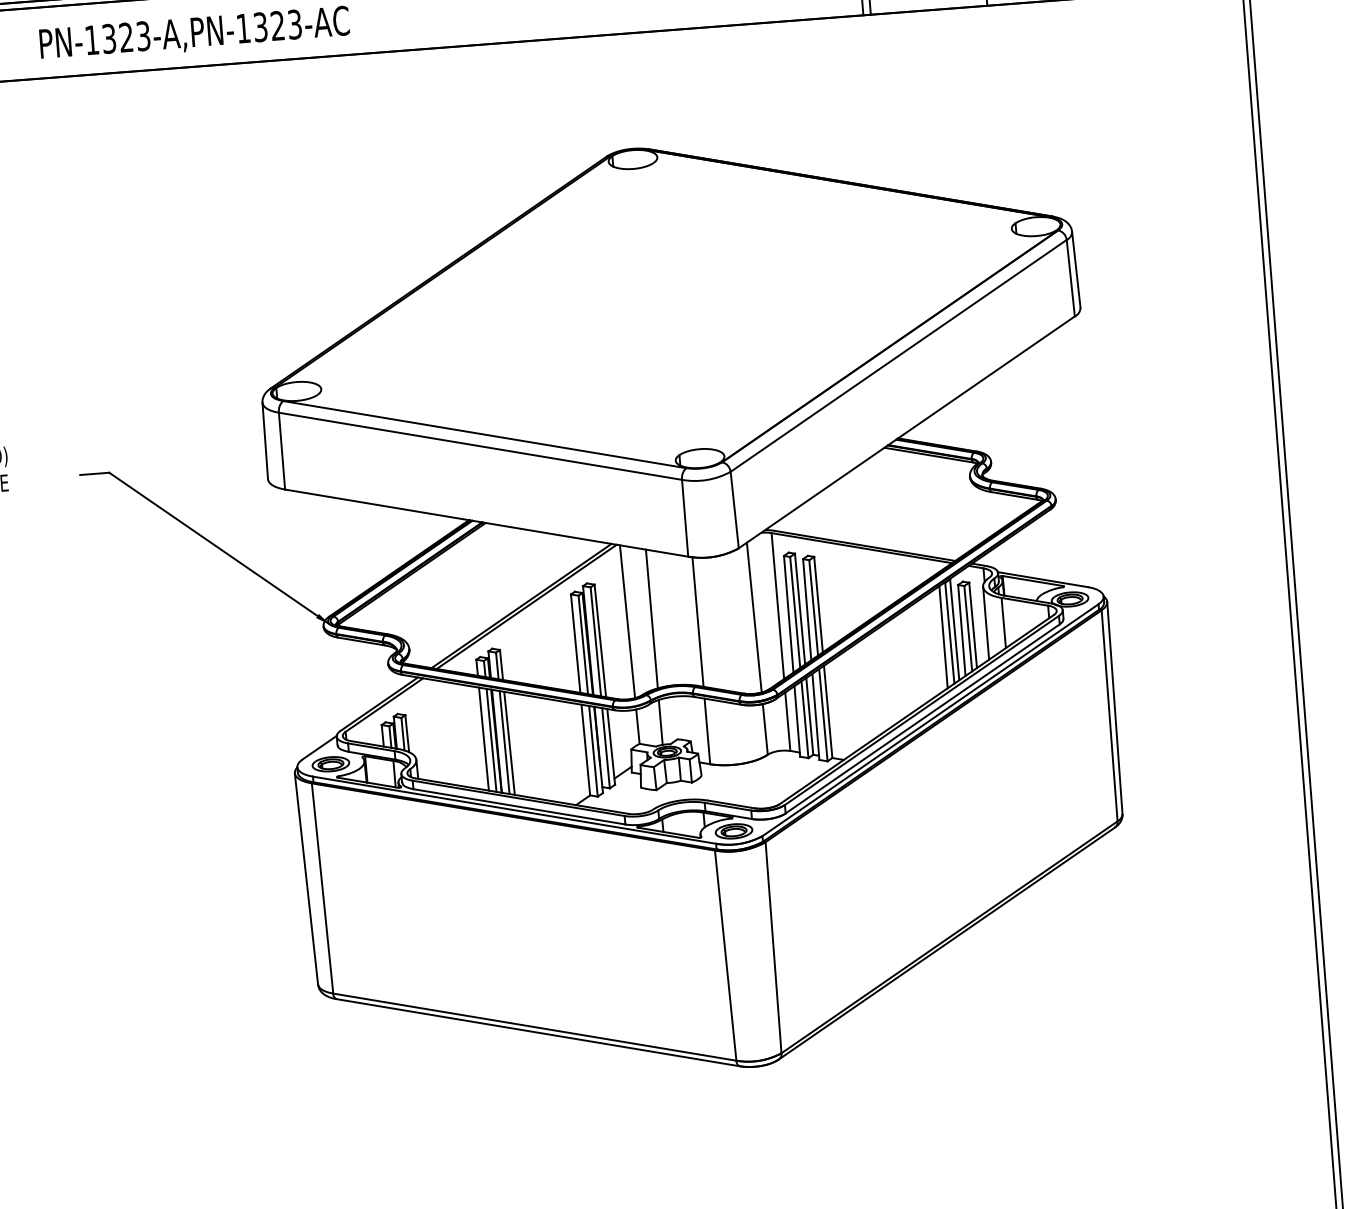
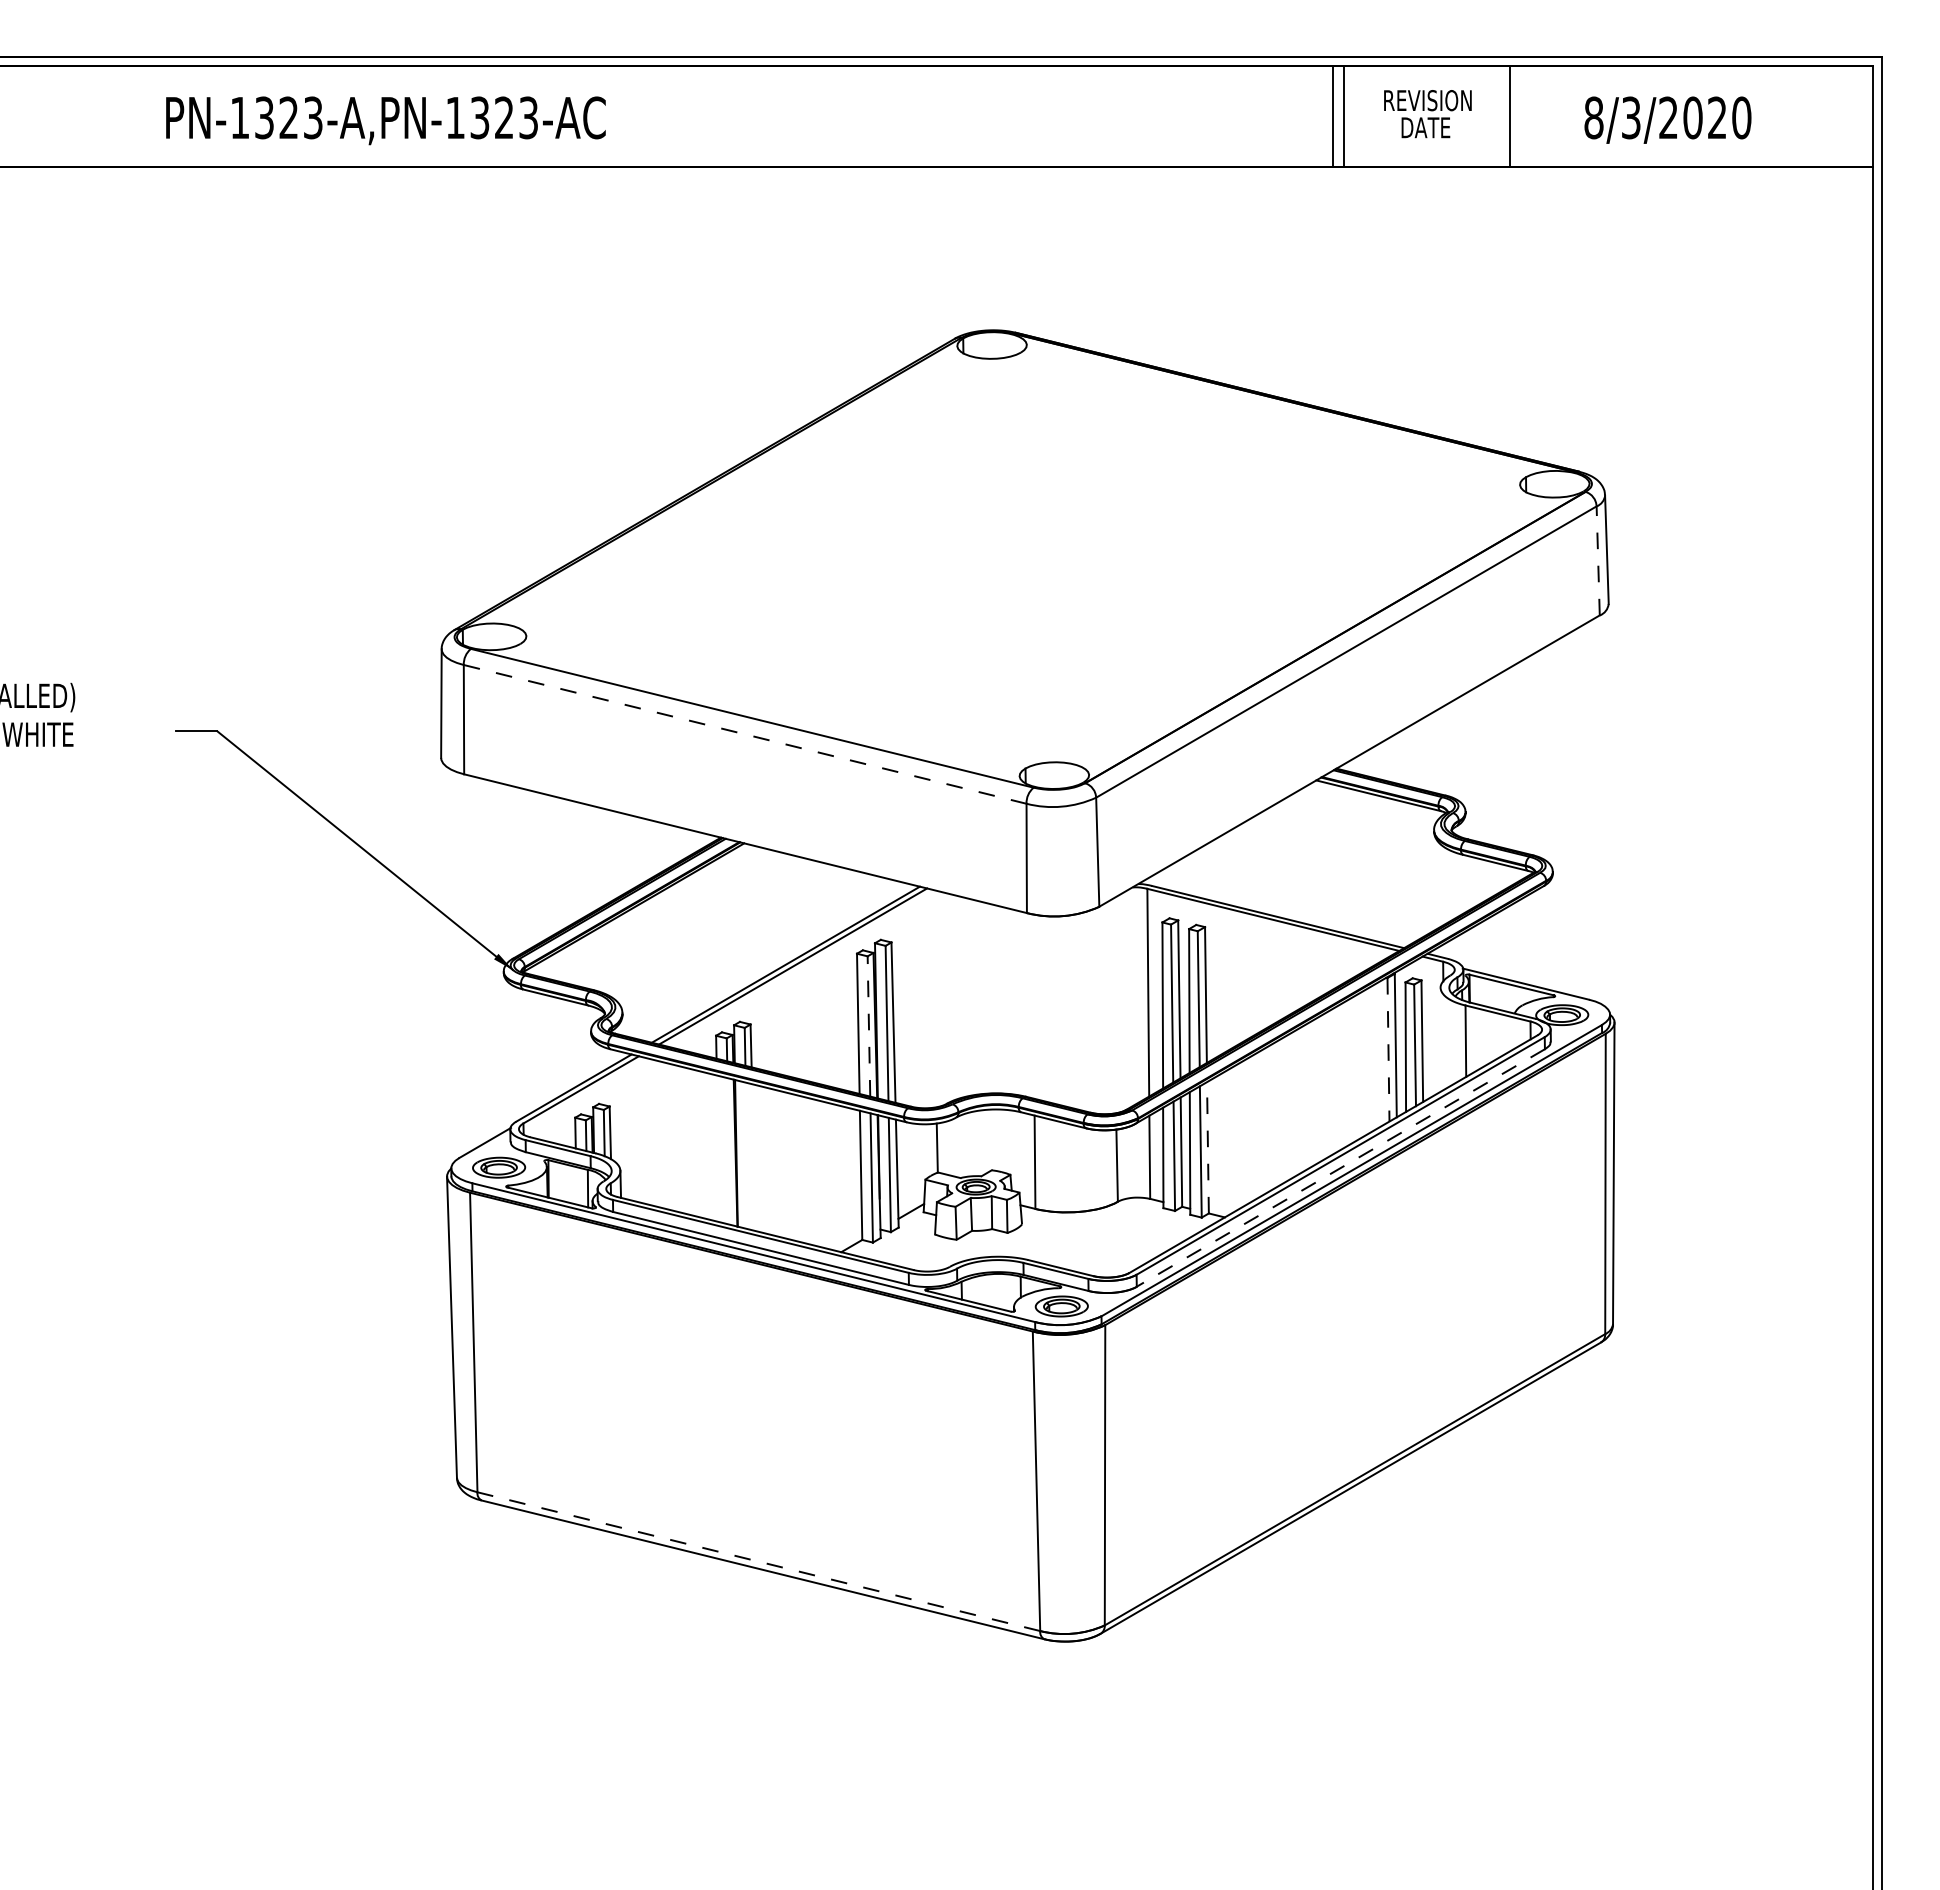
line: (1070, 277) -> (1598, 560), solid -> dashed
line: (480, 446) -> (745, 734), solid -> dashed
line: (754, 617) -> (1113, 1006), removed
line: (651, 619) -> (968, 997), removed
line: (627, 621) -> (933, 998), removed
line: (697, 622) -> (1033, 1006), removed
line: (985, 623) -> (1440, 1039), removed
line: (949, 633) -> (1388, 1049), solid -> dashed
line: (943, 637) -> (1378, 1054), removed
line: (582, 644) -> (868, 1025), solid -> dashed
line: (827, 711) -> (1207, 1147), solid -> dashed
line: (922, 719) -> (1340, 1168), solid -> dashed
line: (660, 722) -> (969, 1144), removed
line: (483, 738) -> (717, 1148), removed
line: (491, 740) -> (728, 1151), removed
line: (504, 742) -> (746, 1155), removed
line: (509, 743) -> (753, 1157), removed
line: (534, 1027) -> (758, 1561), solid -> dashed

